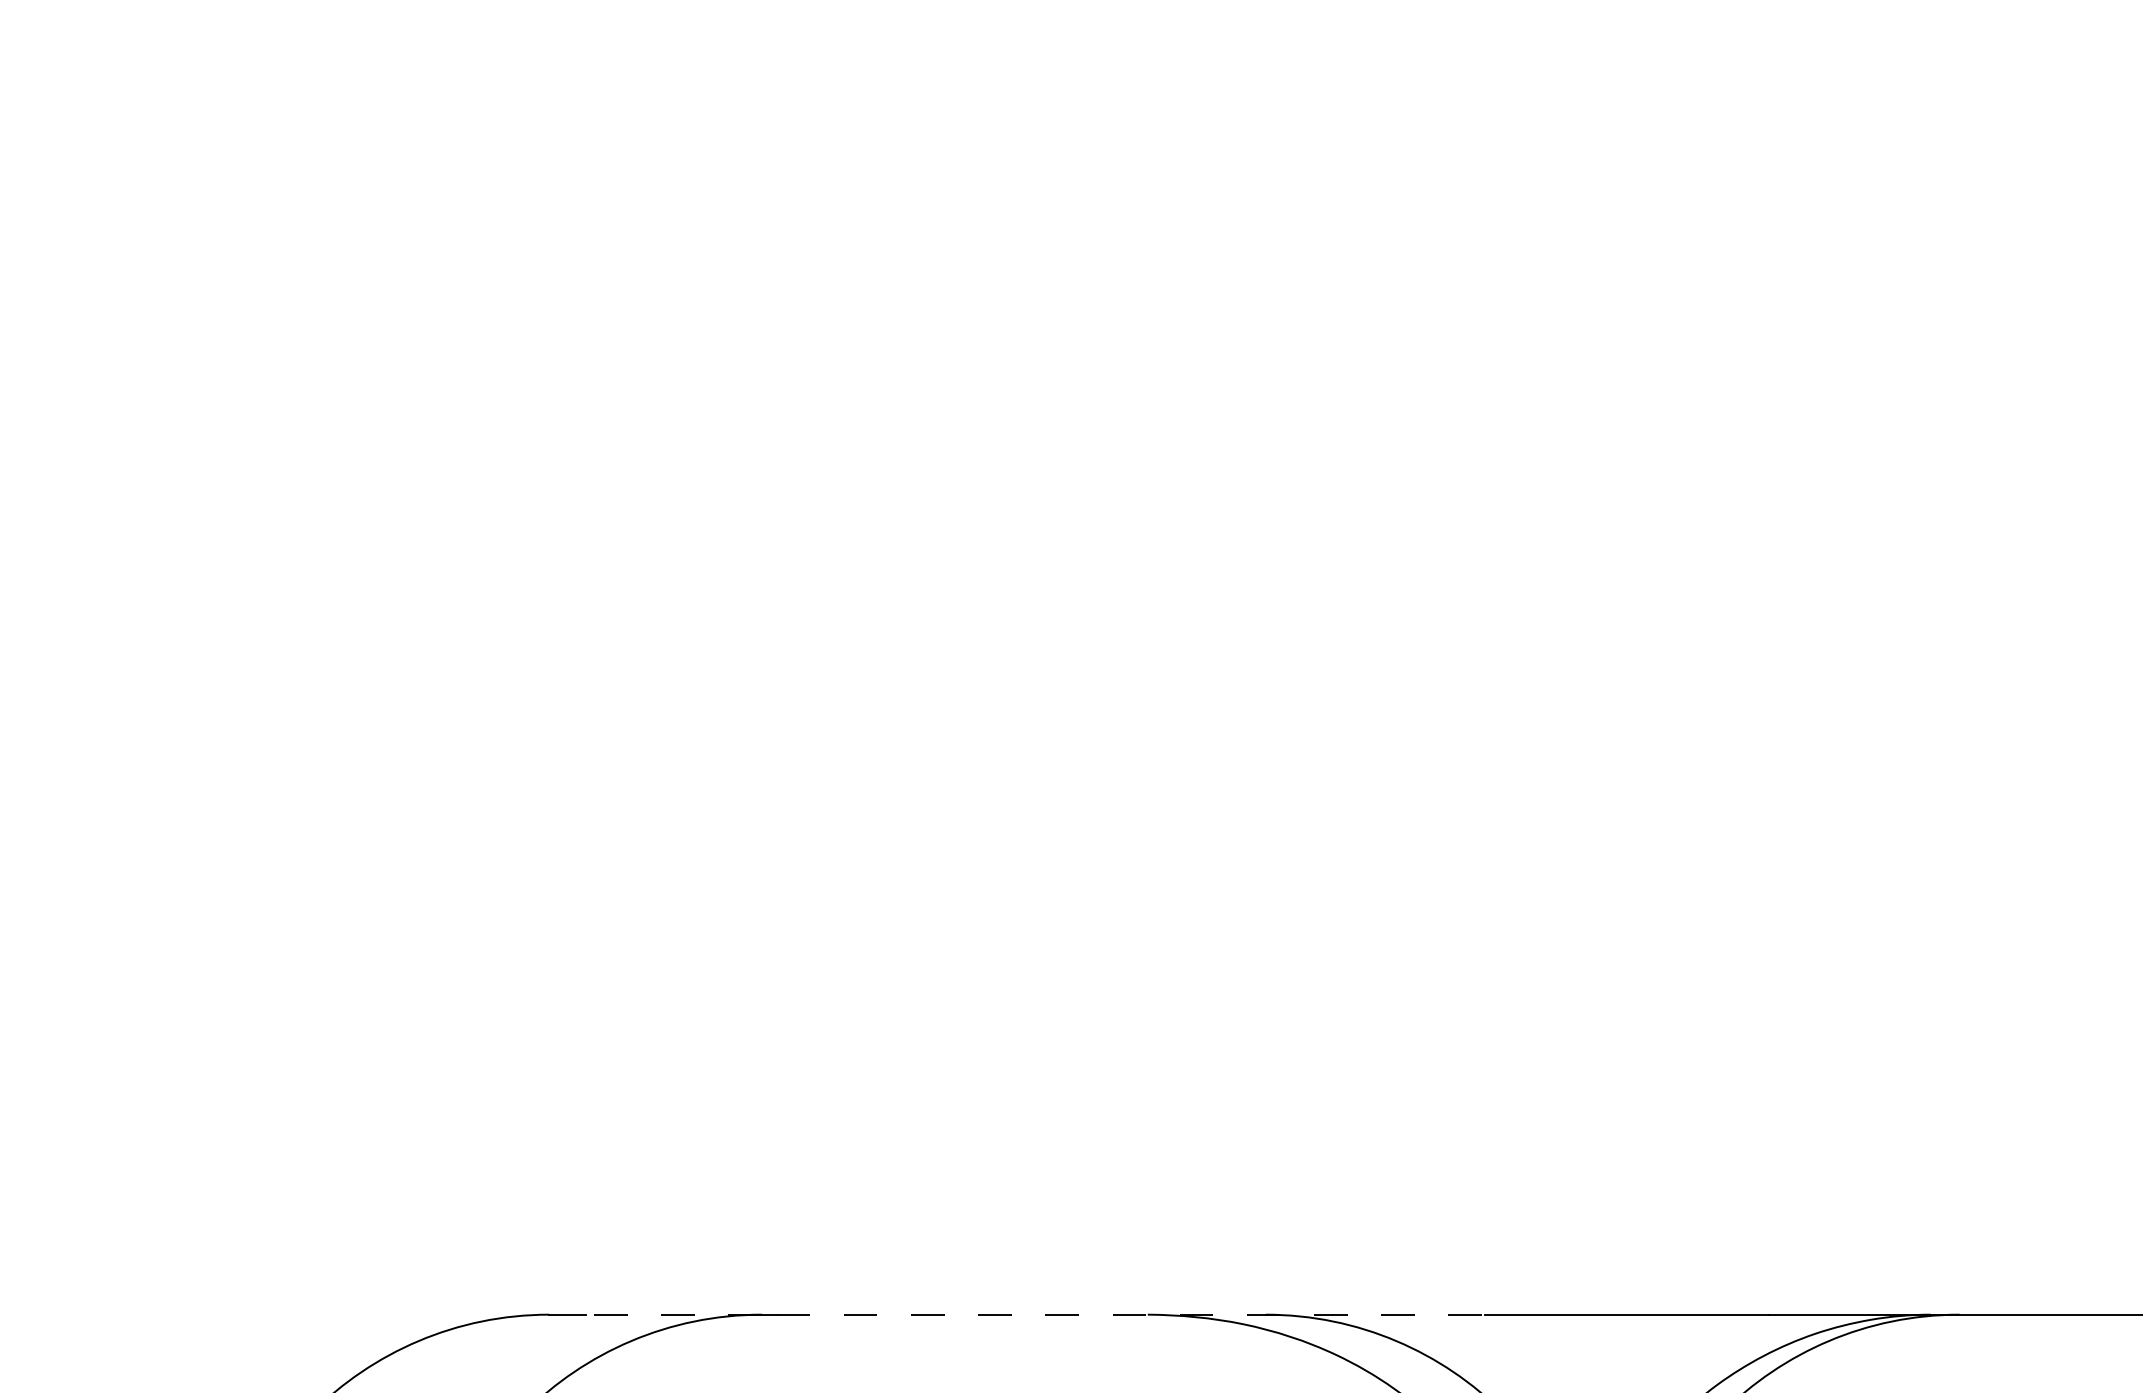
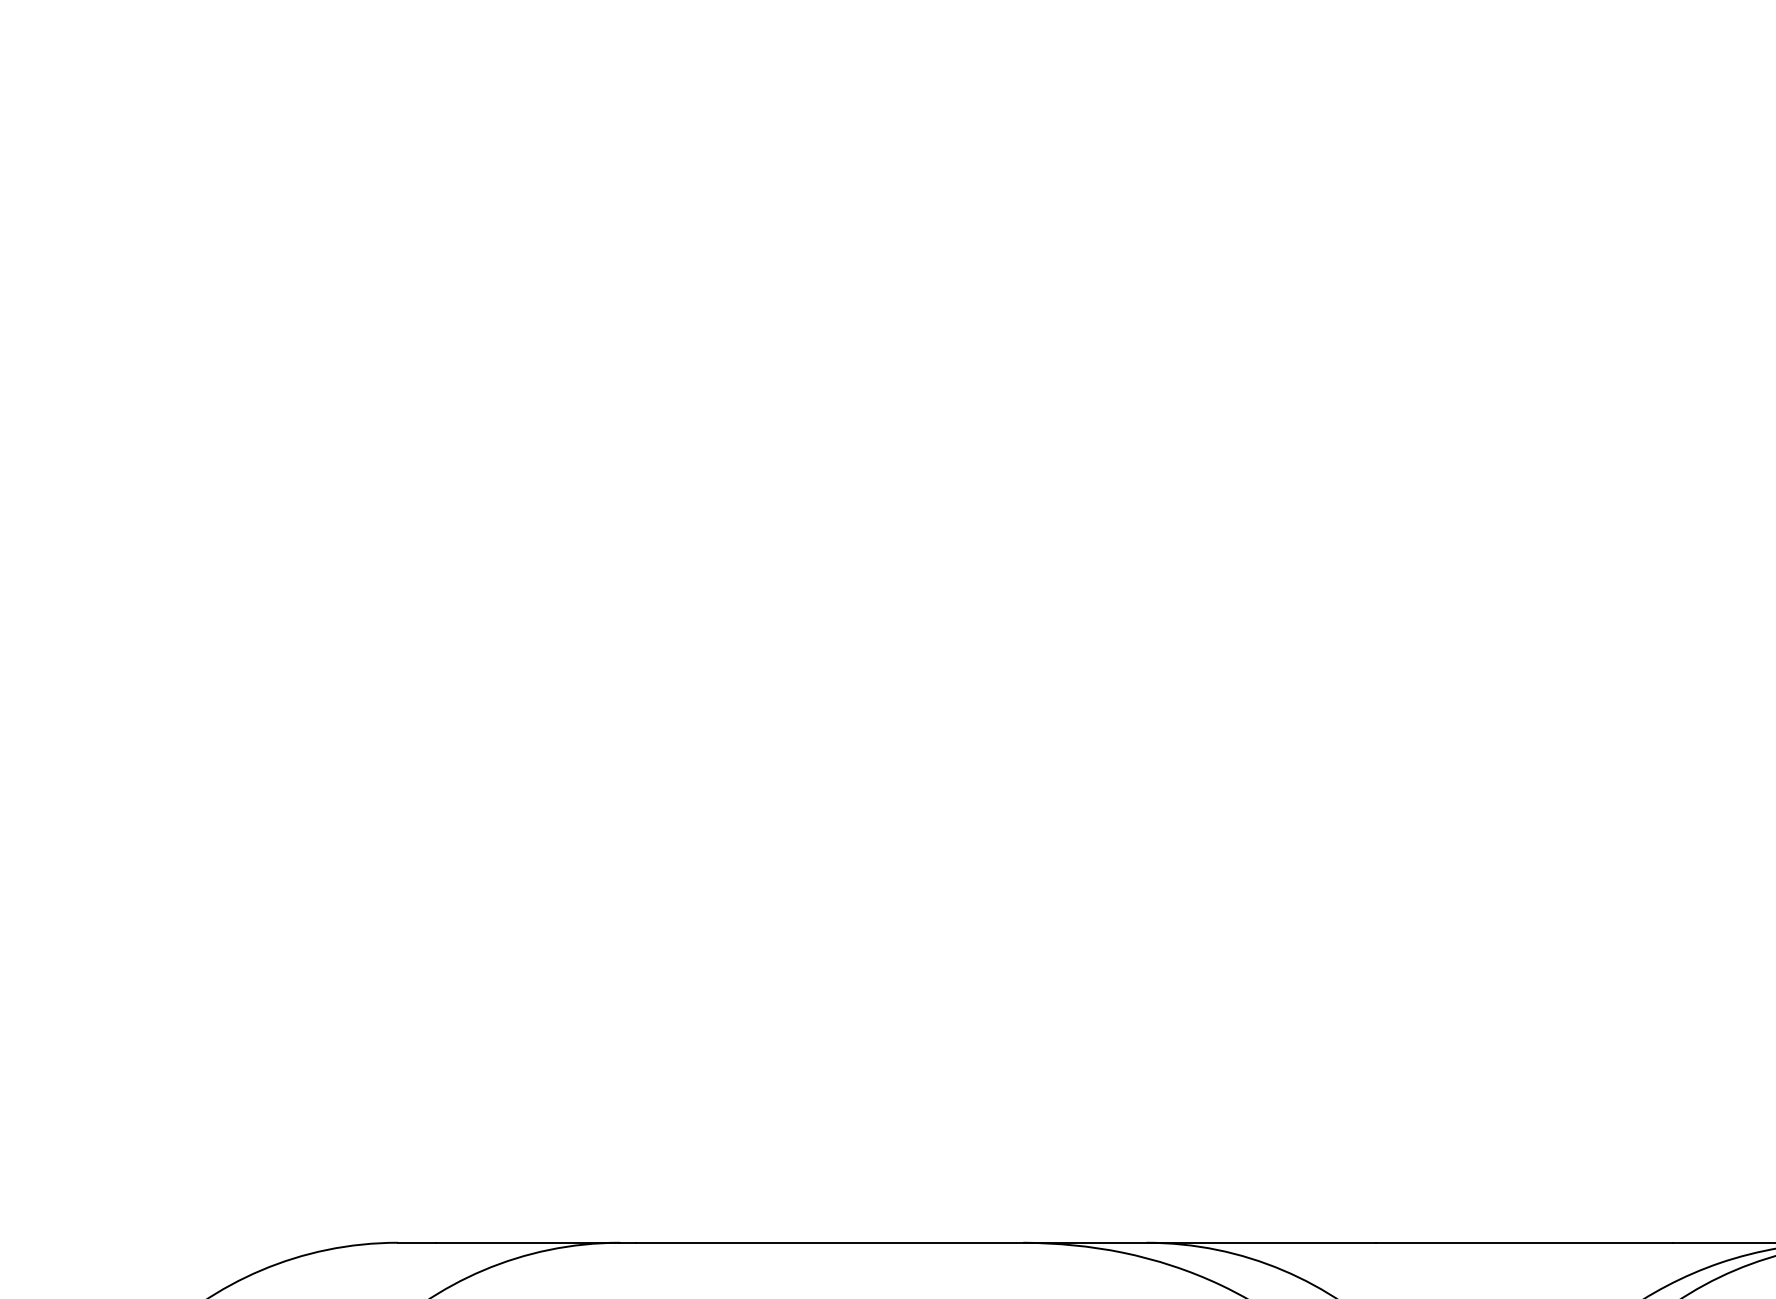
line: (673, 1314) -> (527, 1242), dashed -> solid
line: (1131, 1314) -> (1006, 1242), dashed -> solid

